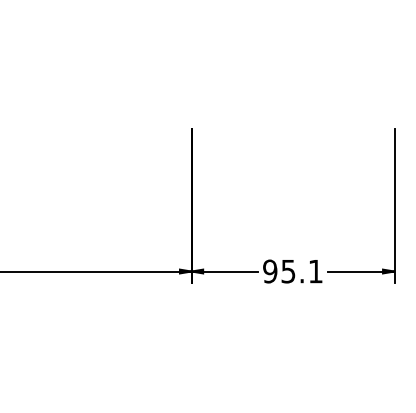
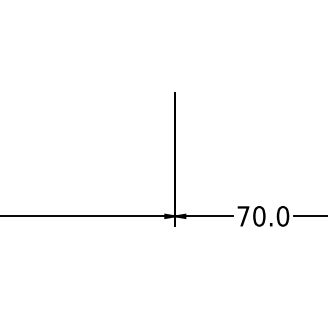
text: (292, 271) -> (262, 216), 95.1 -> 70.0

